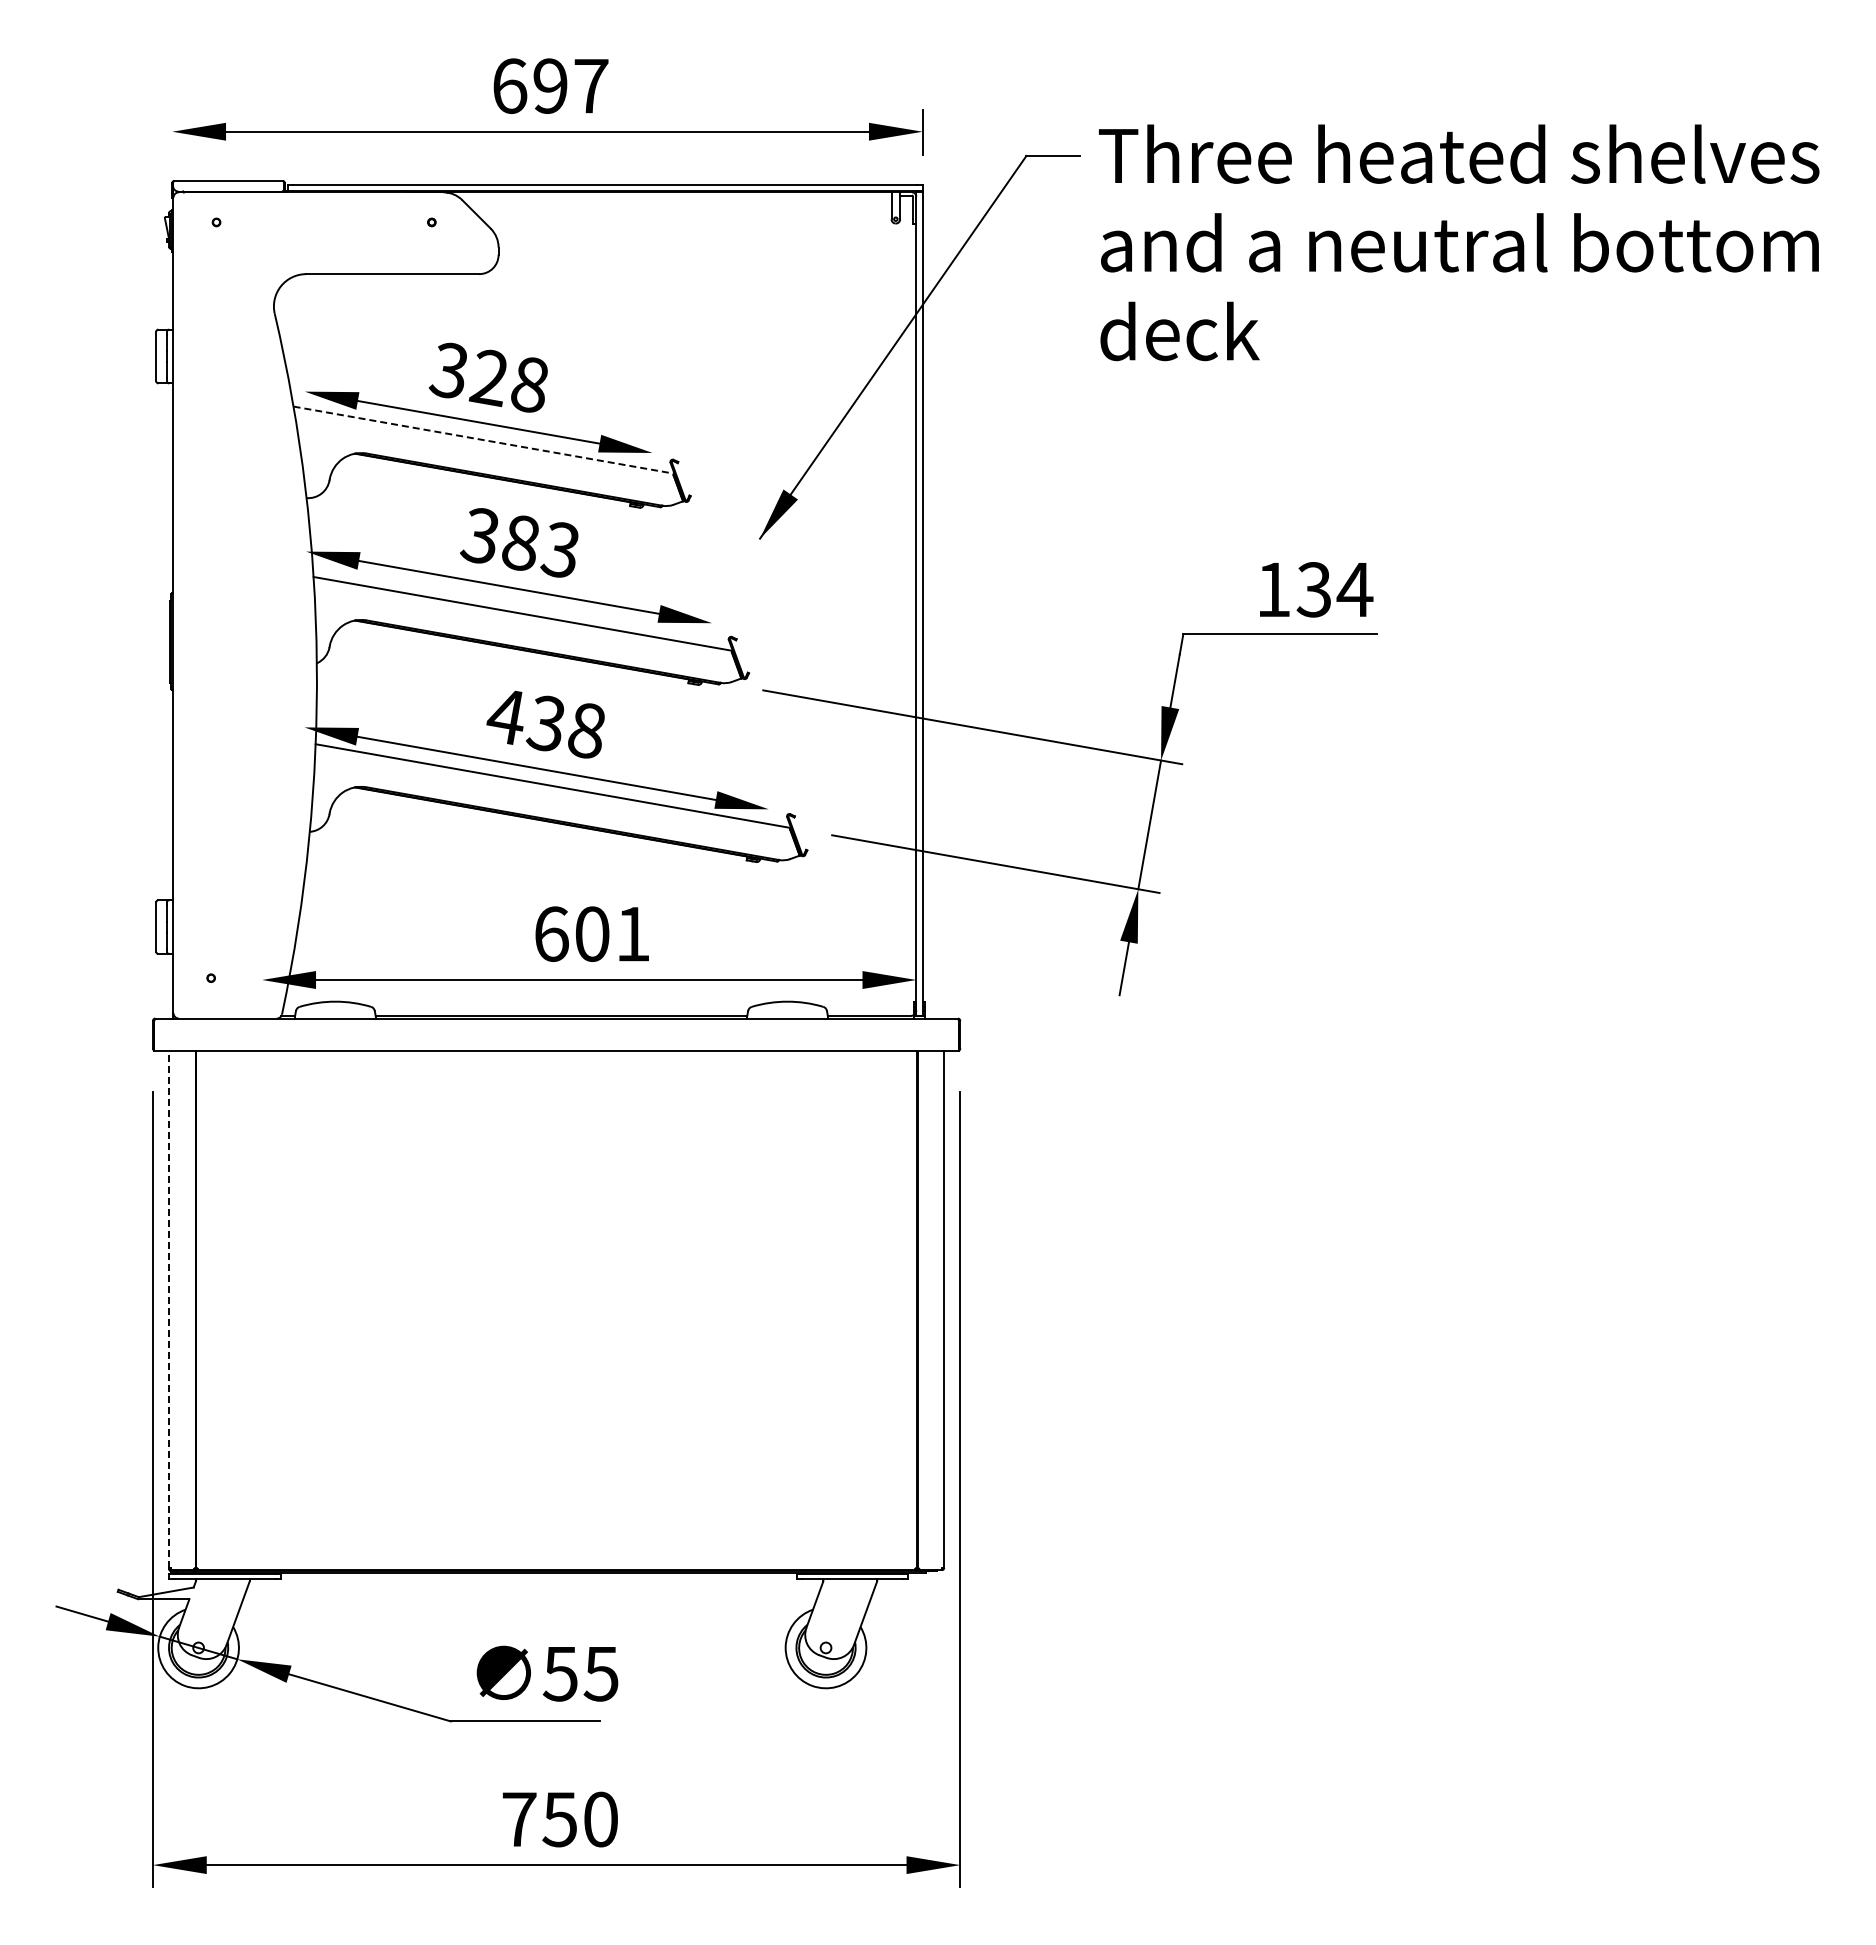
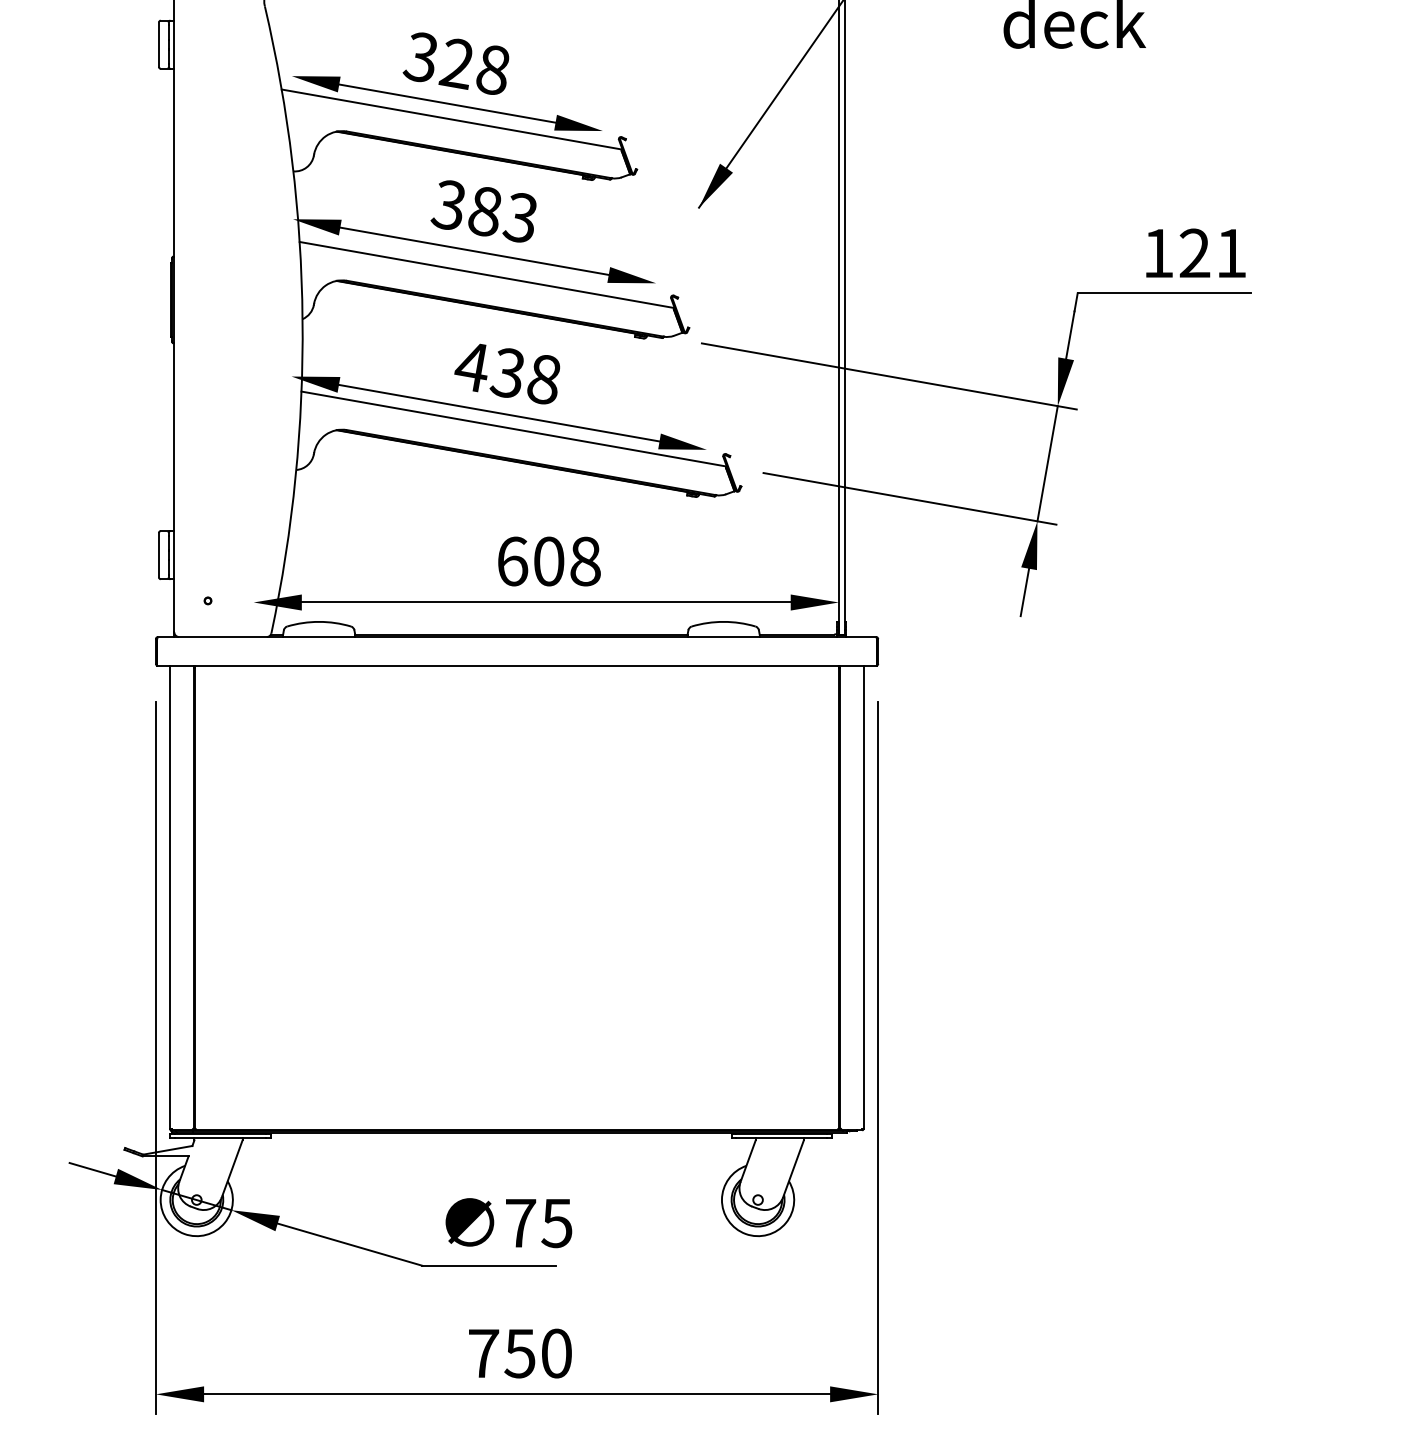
line: (483, 440) -> (451, 119), dashed -> solid
text: (1334, 589) -> (1212, 253), 134 -> 121
text: (633, 933) -> (585, 560), 601 -> 608
line: (169, 1309) -> (170, 897), dashed -> solid
text: (559, 1674) -> (519, 1223), 55 -> 75

